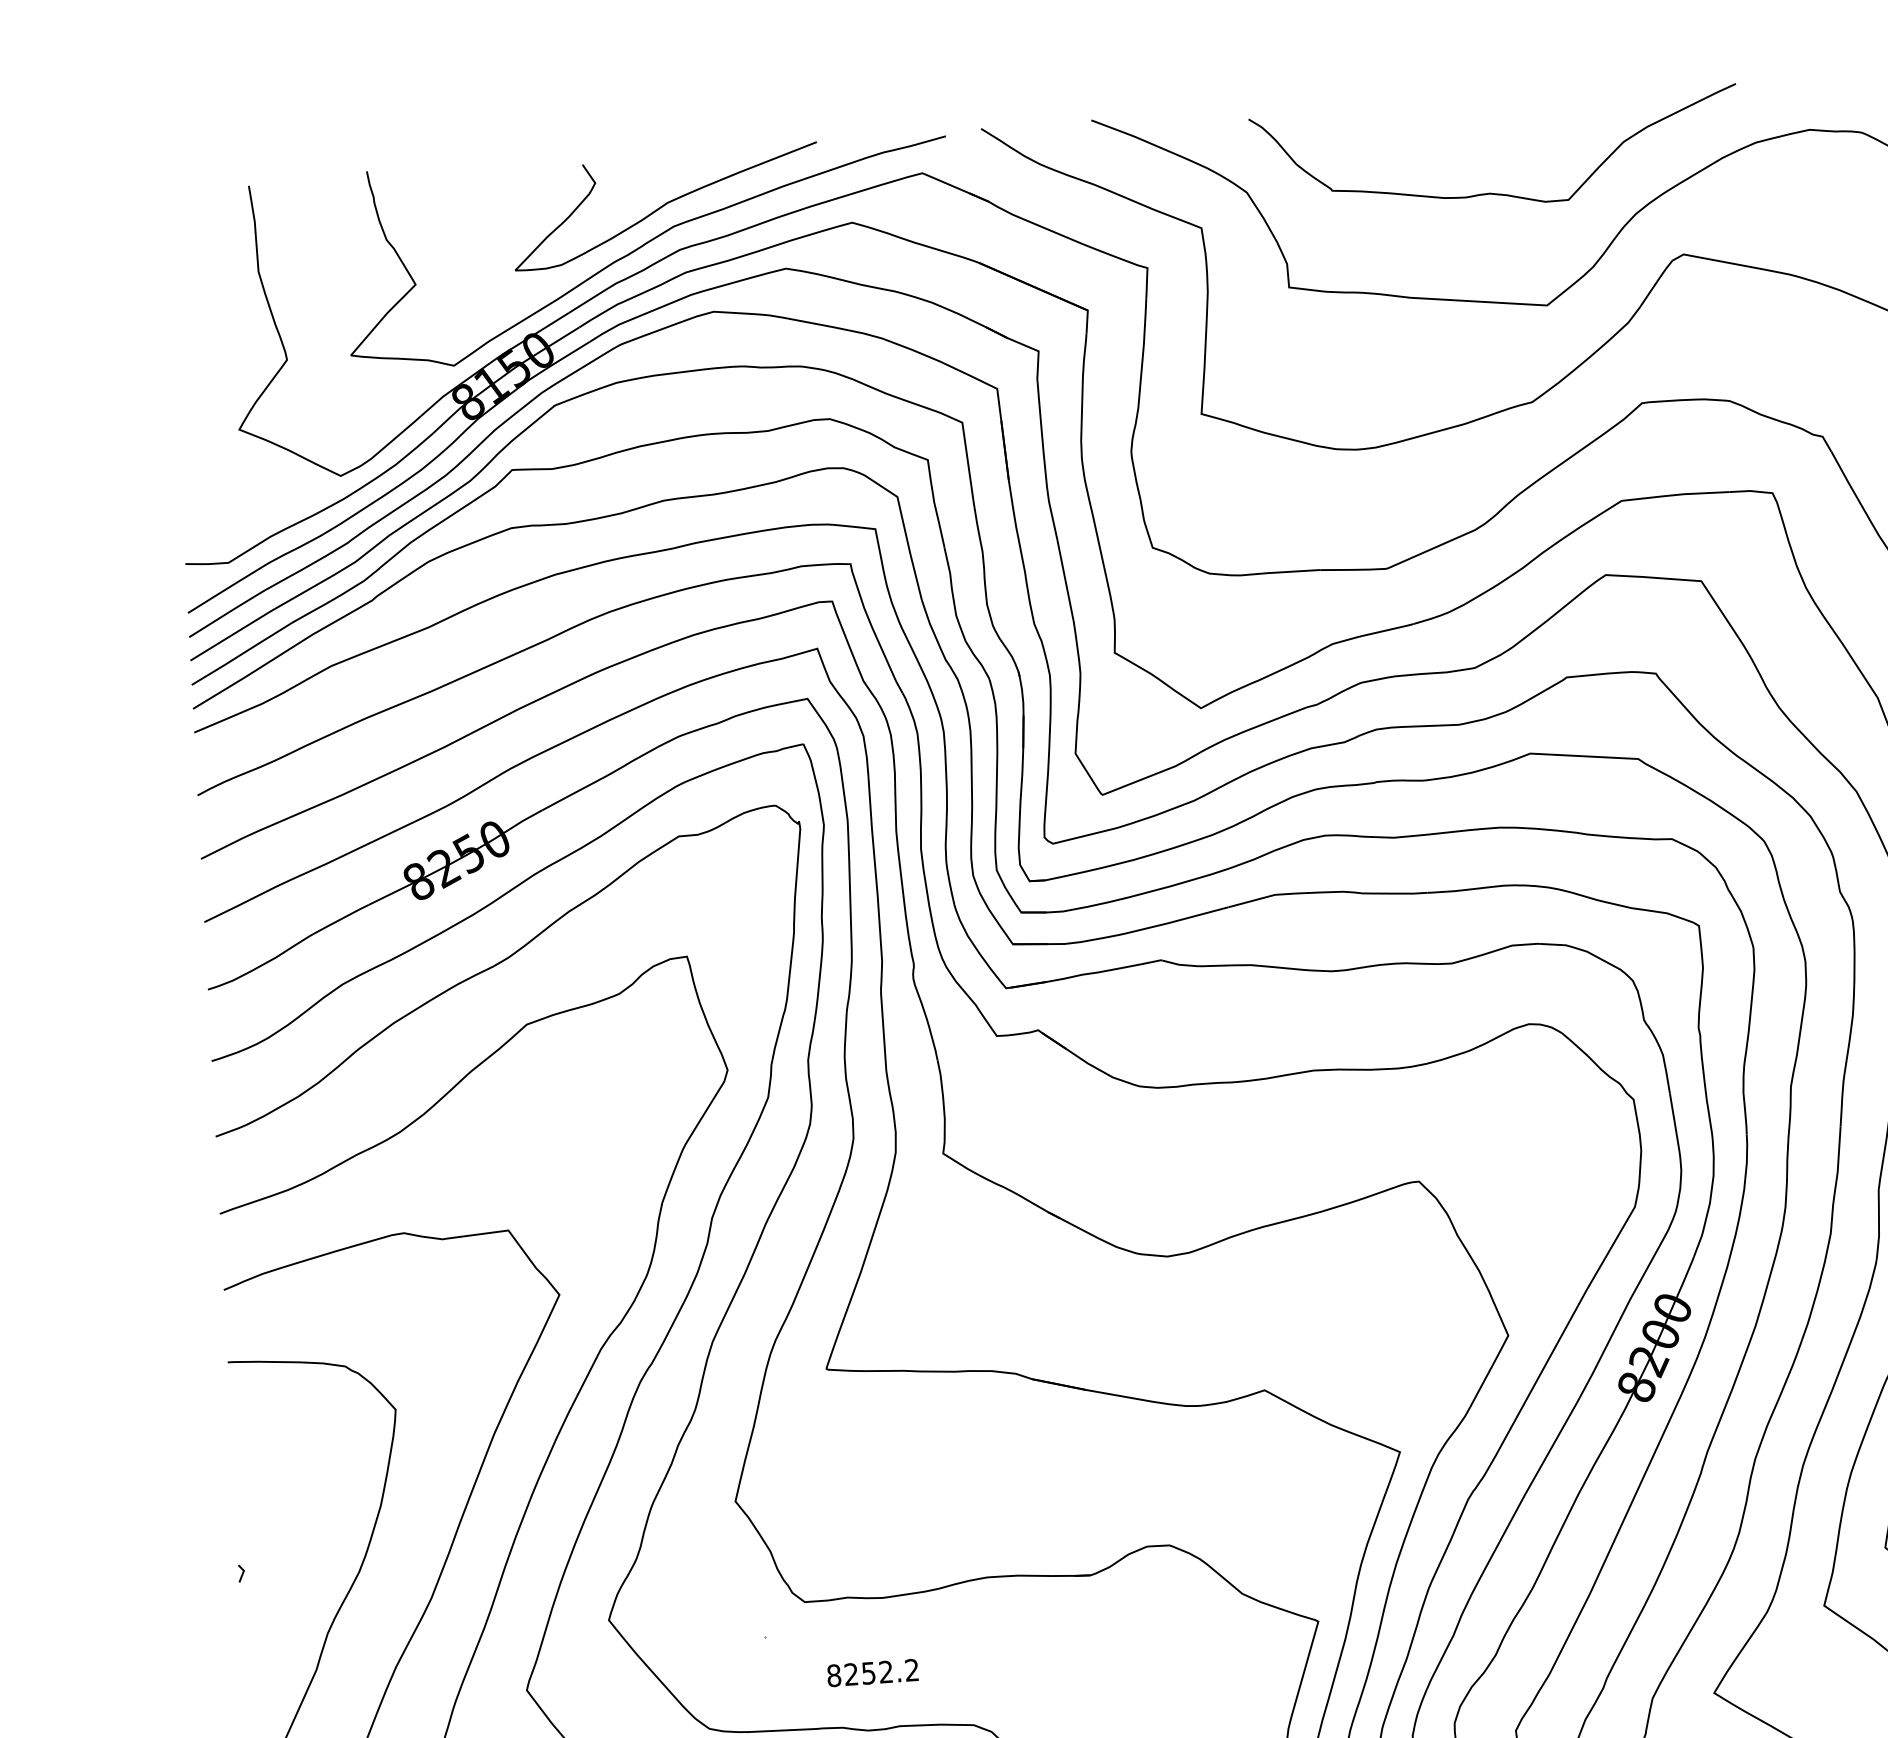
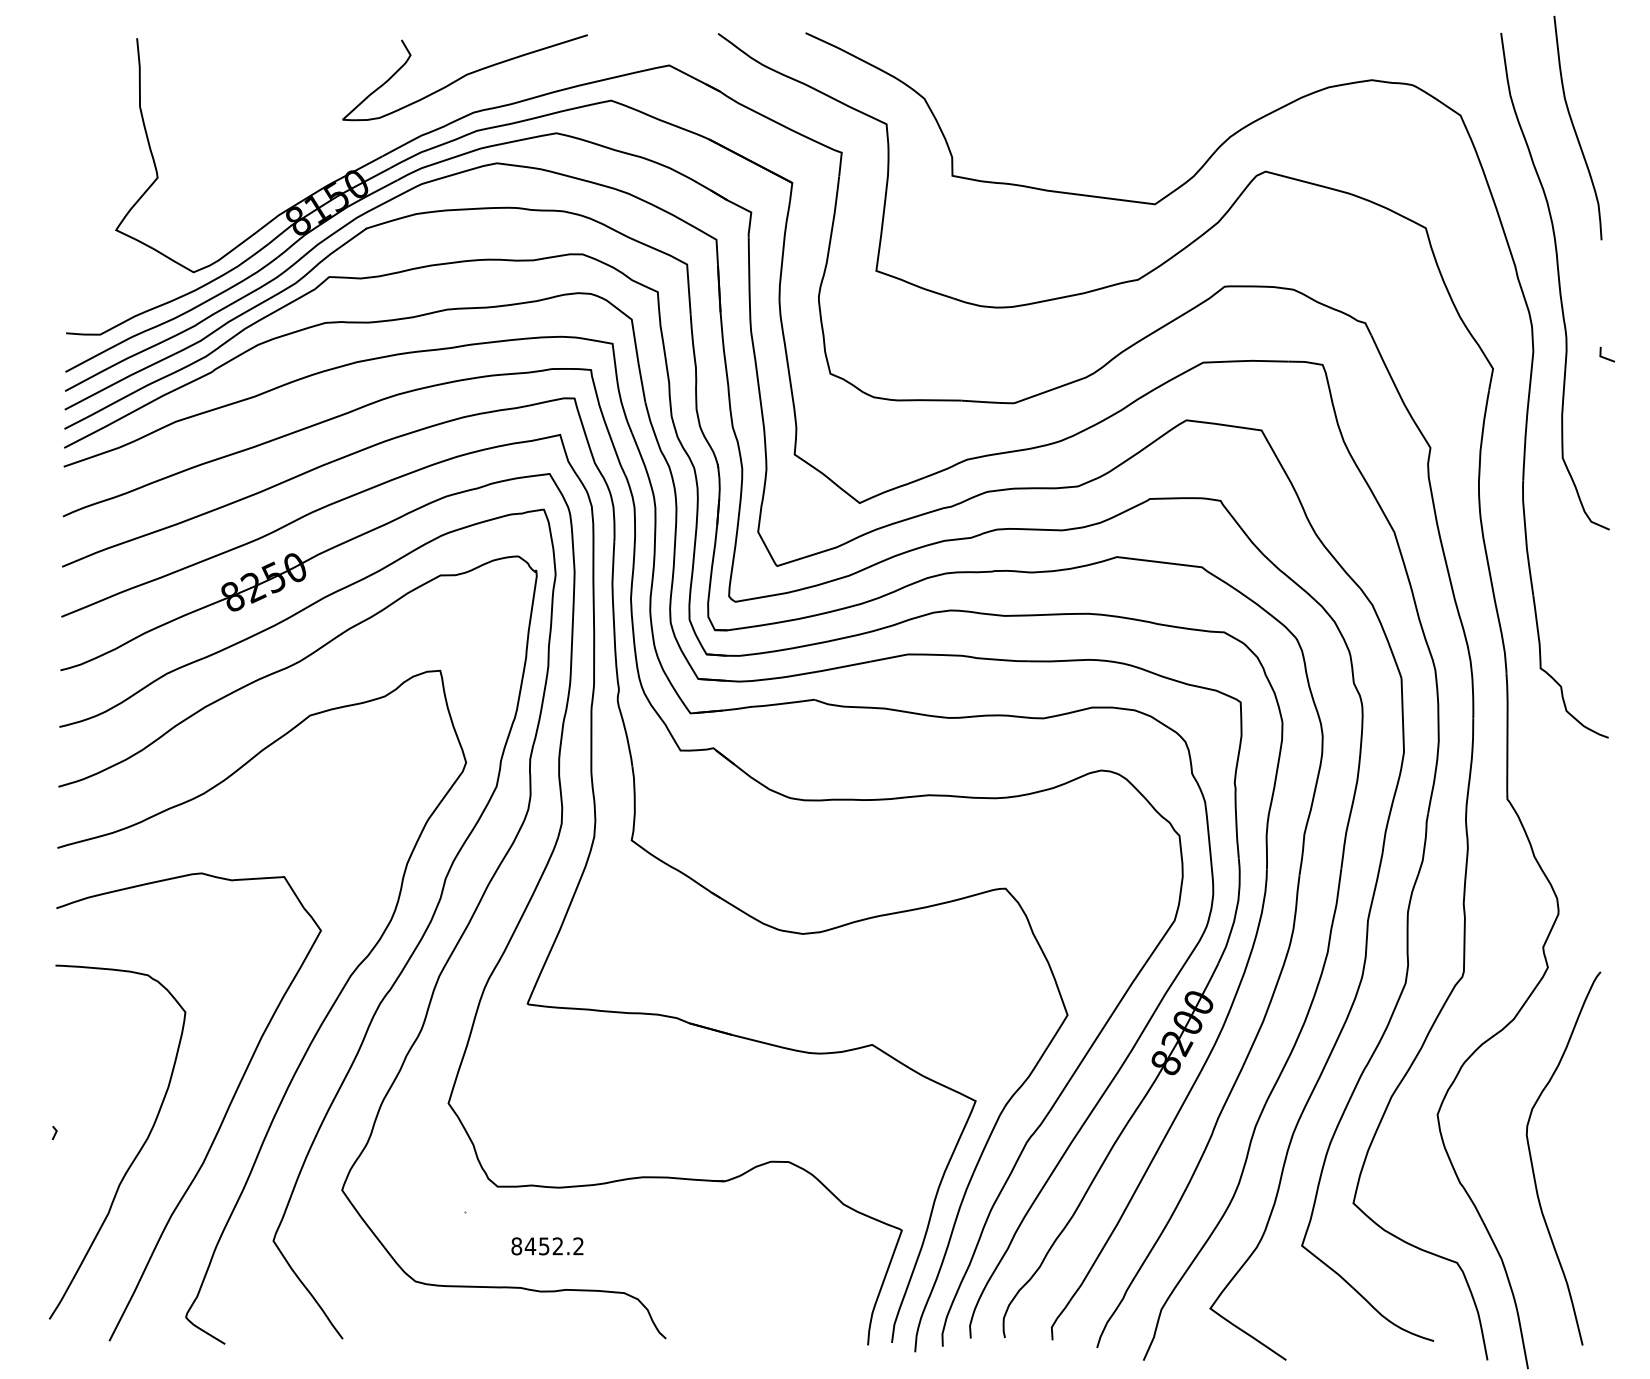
curve: (1496, 192) -> (1121, 112), removed
curve: (645, 245) -> (446, 107), removed
text: (851, 1674) -> (530, 1246), 8252.2 -> 8452.2

